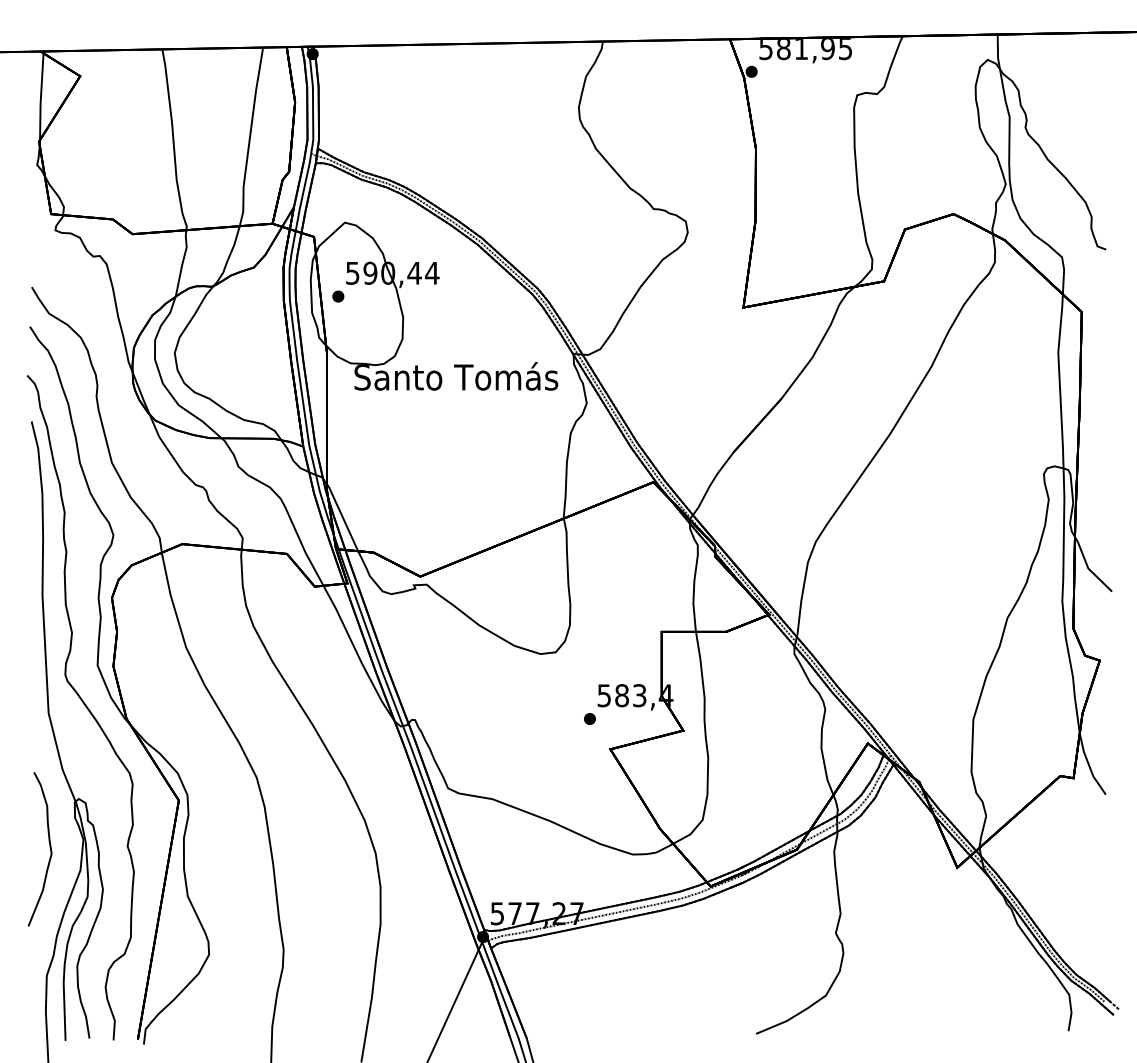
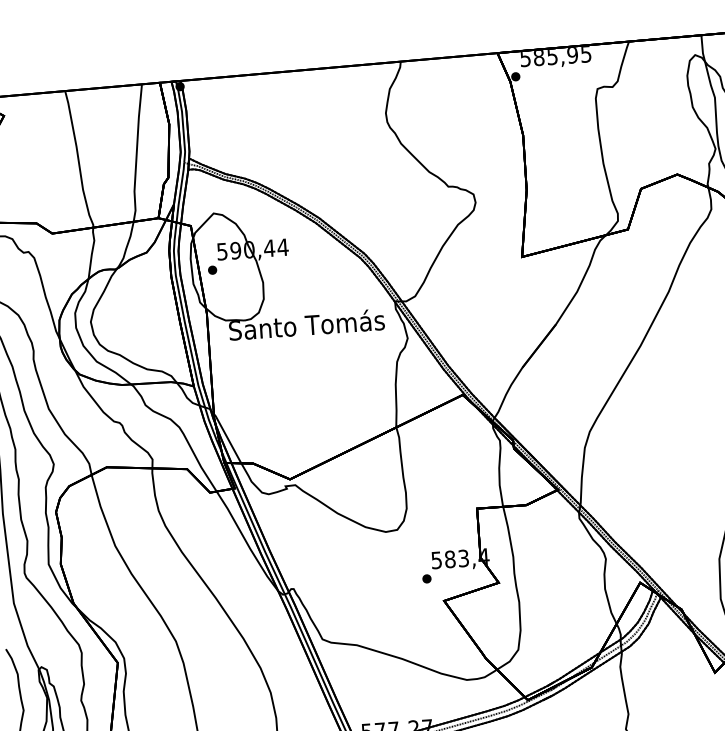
text: (800, 49) -> (551, 57), 581,95 -> 585,95

